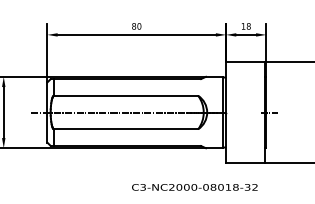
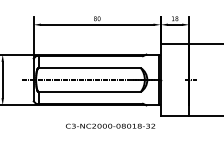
text: (194, 186) -> (110, 125), moved

